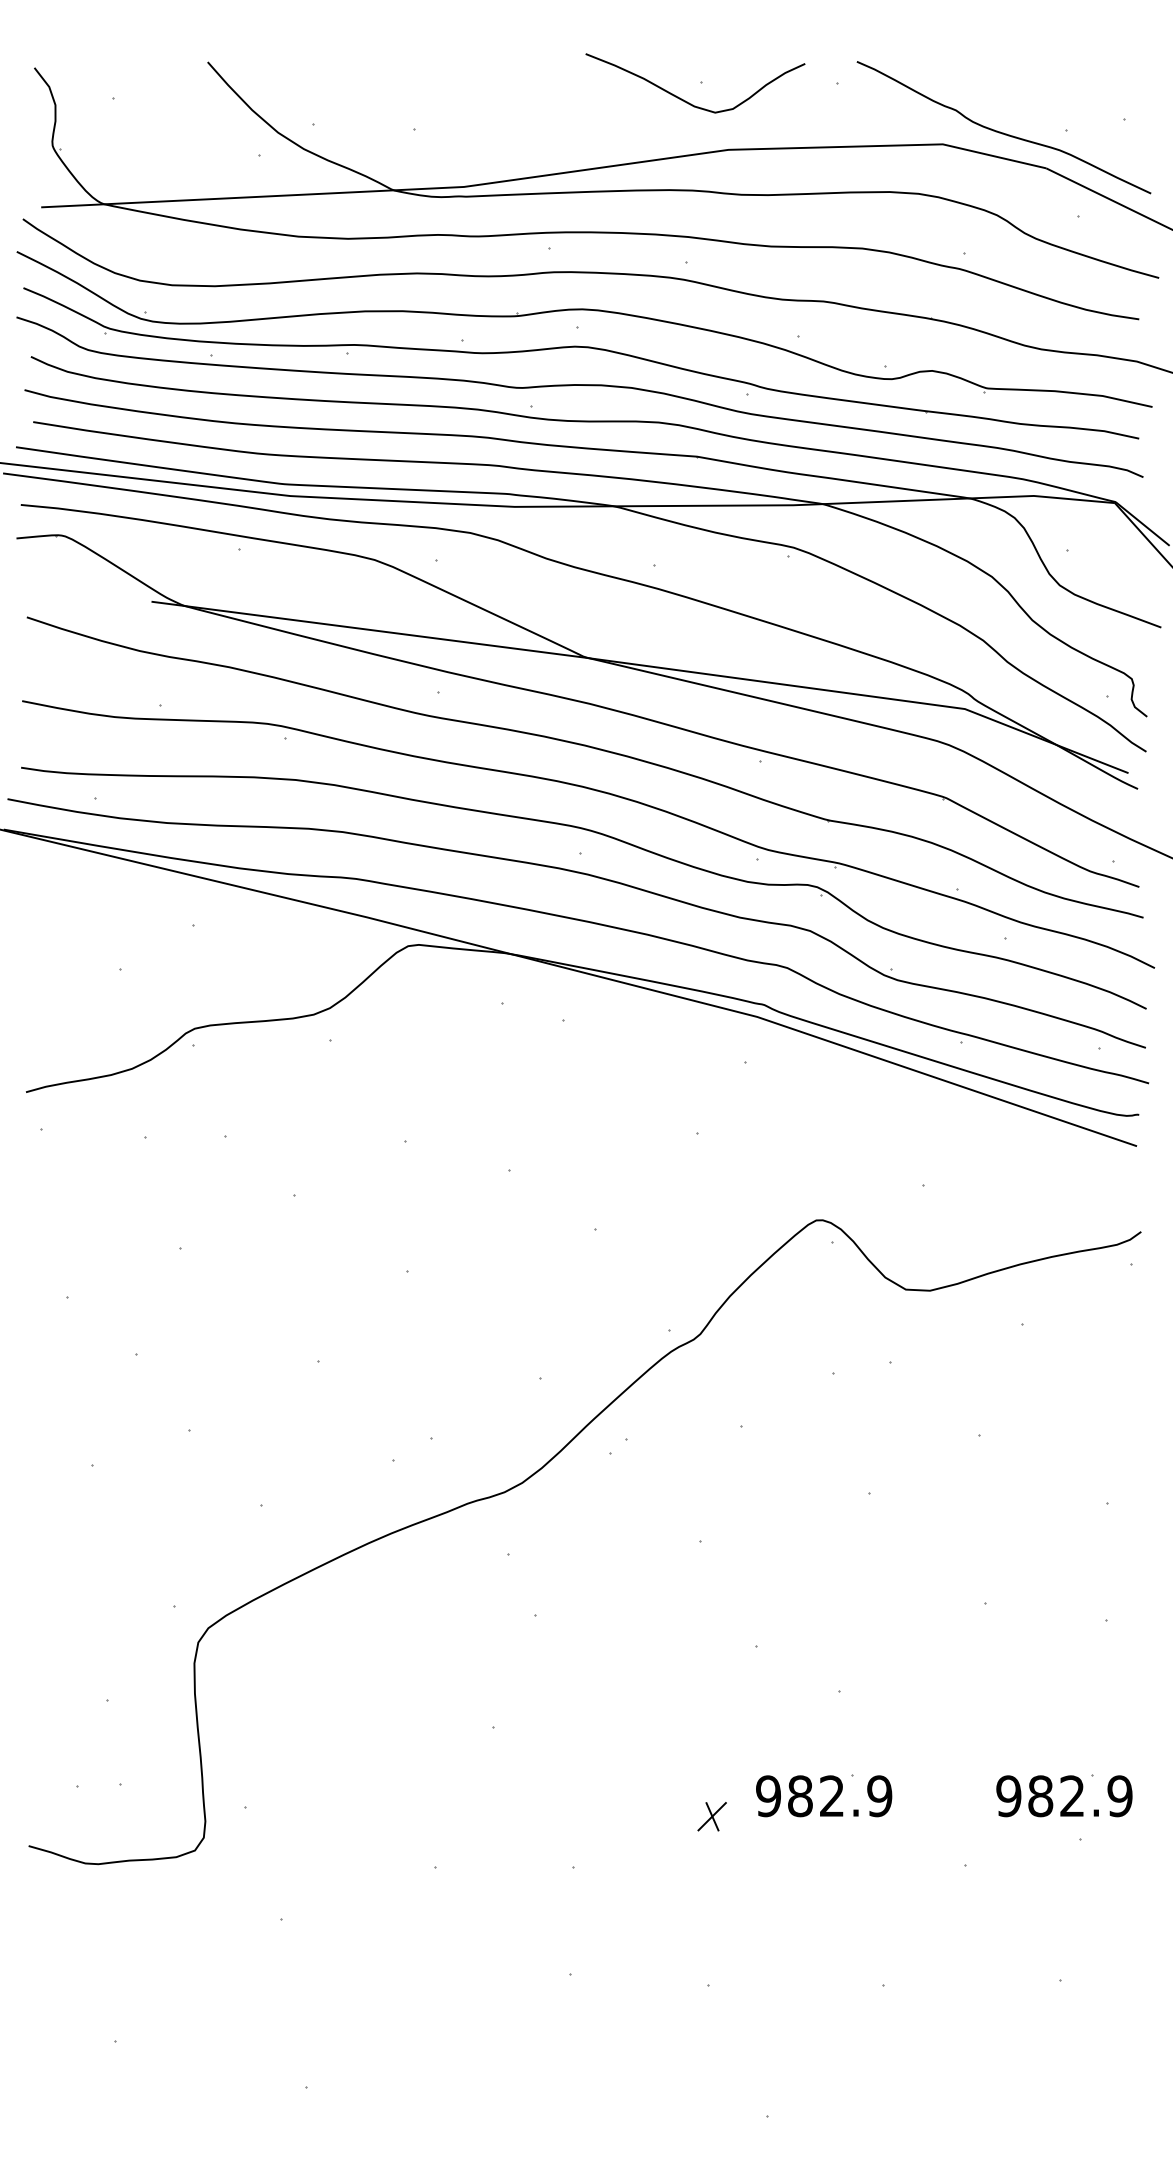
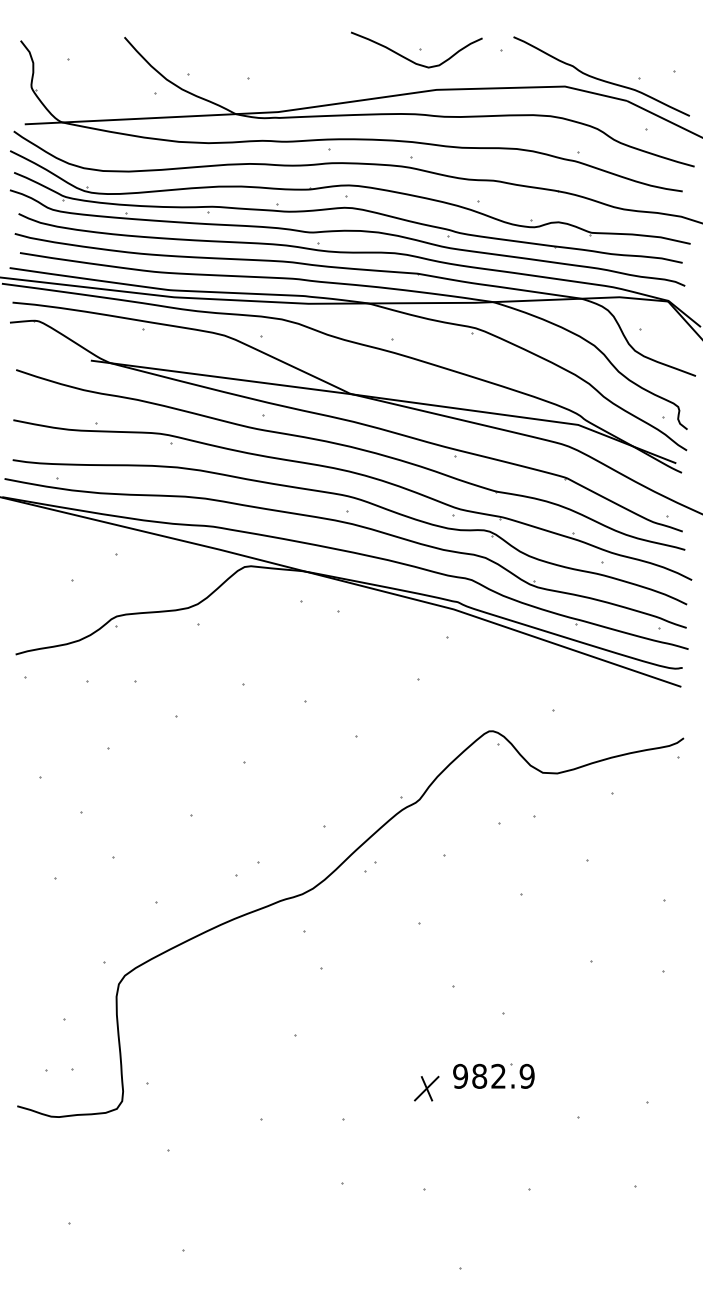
part: (1063, 1794) -> (637, 1075), removed
part: (711, 1816) -> (426, 1088), size x1.43

